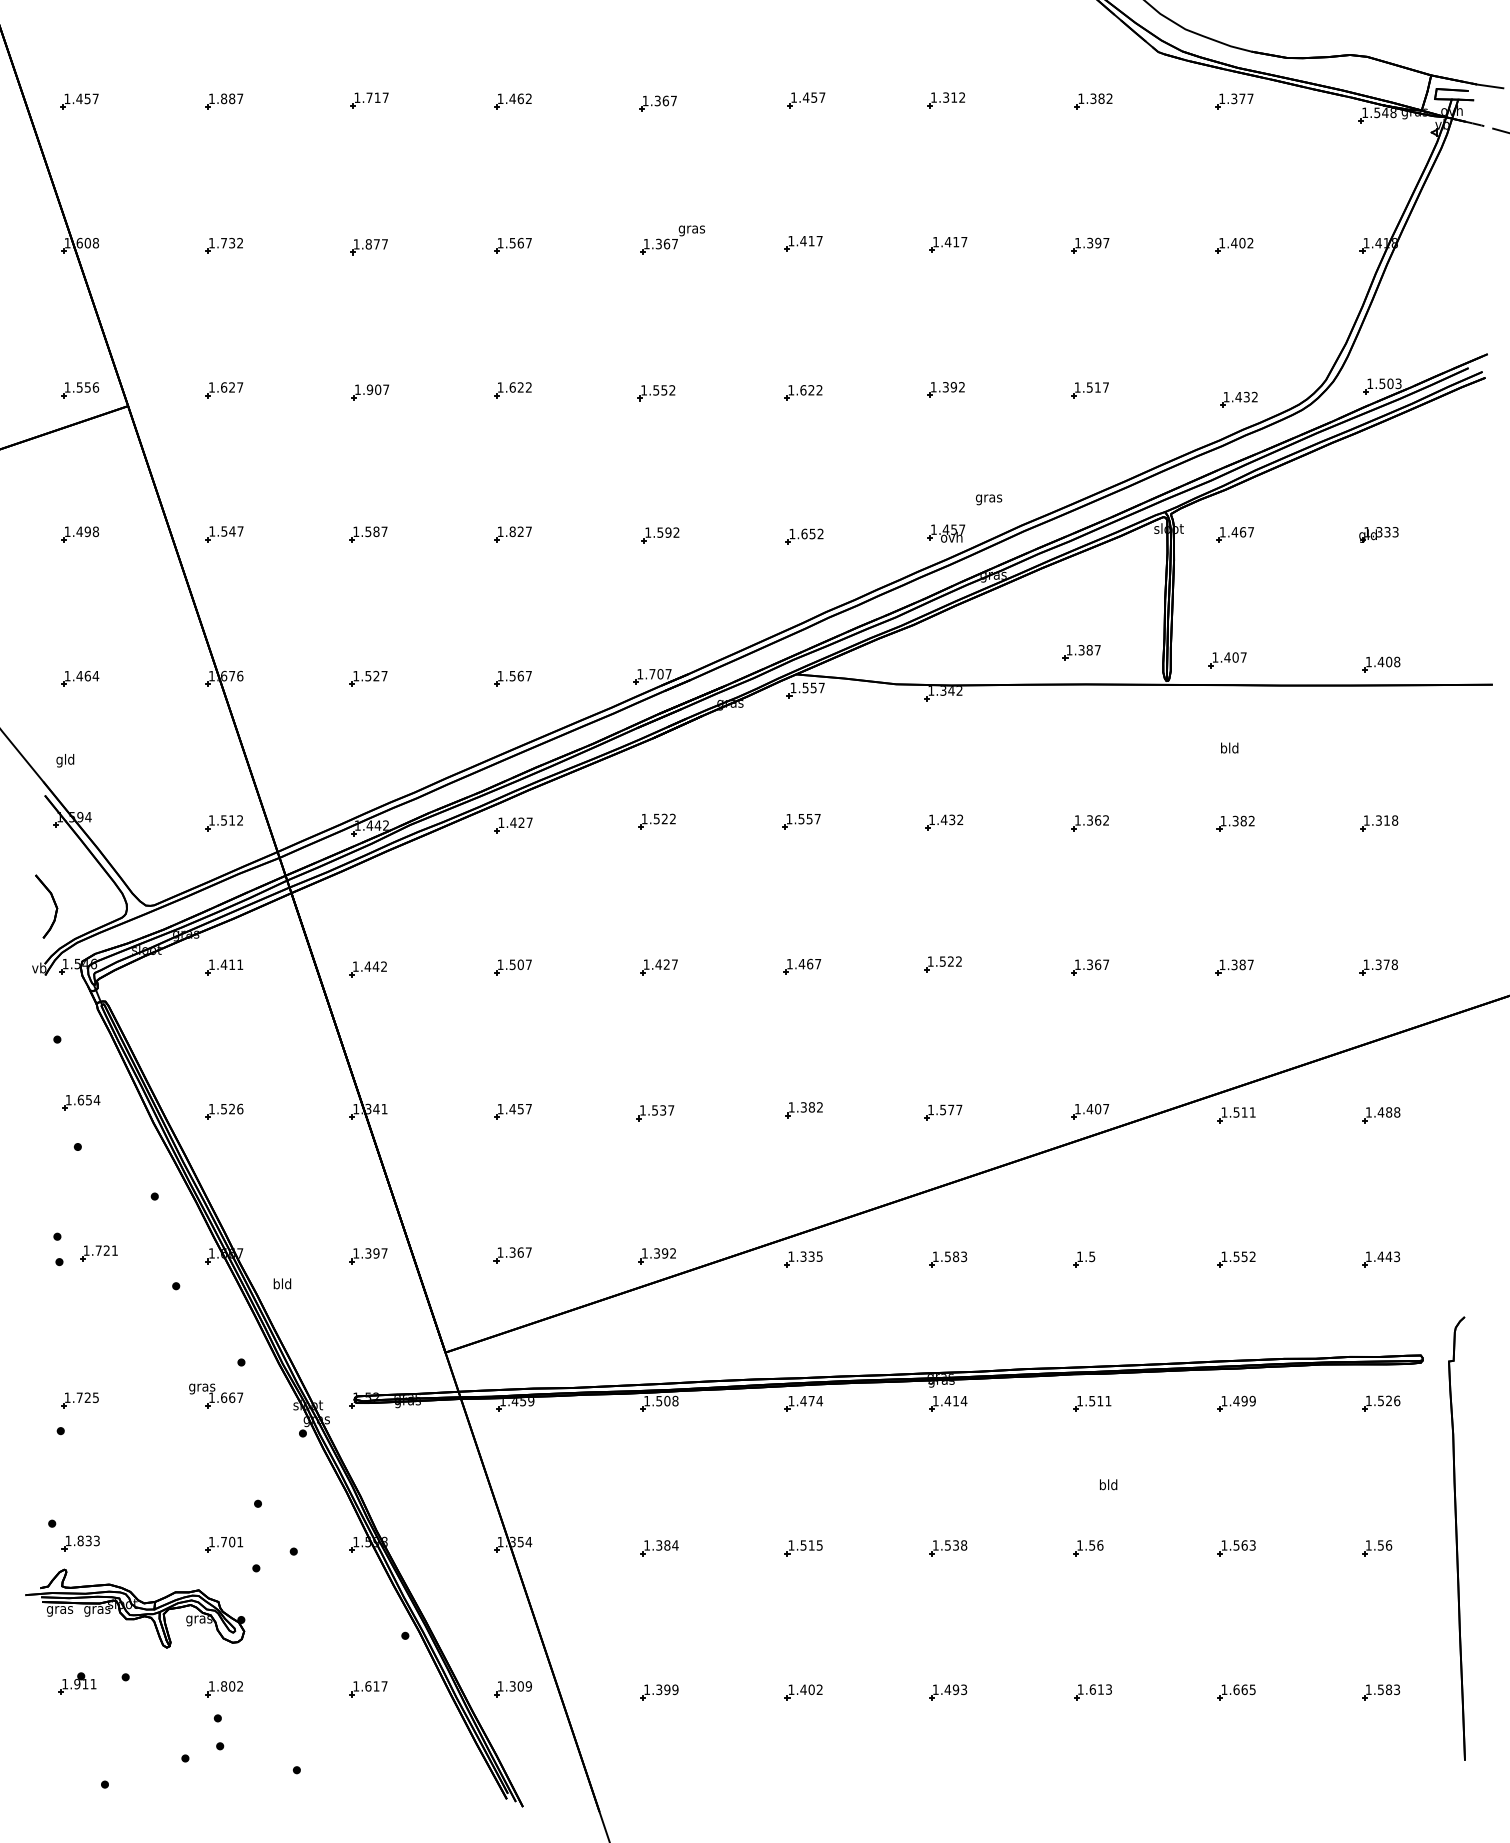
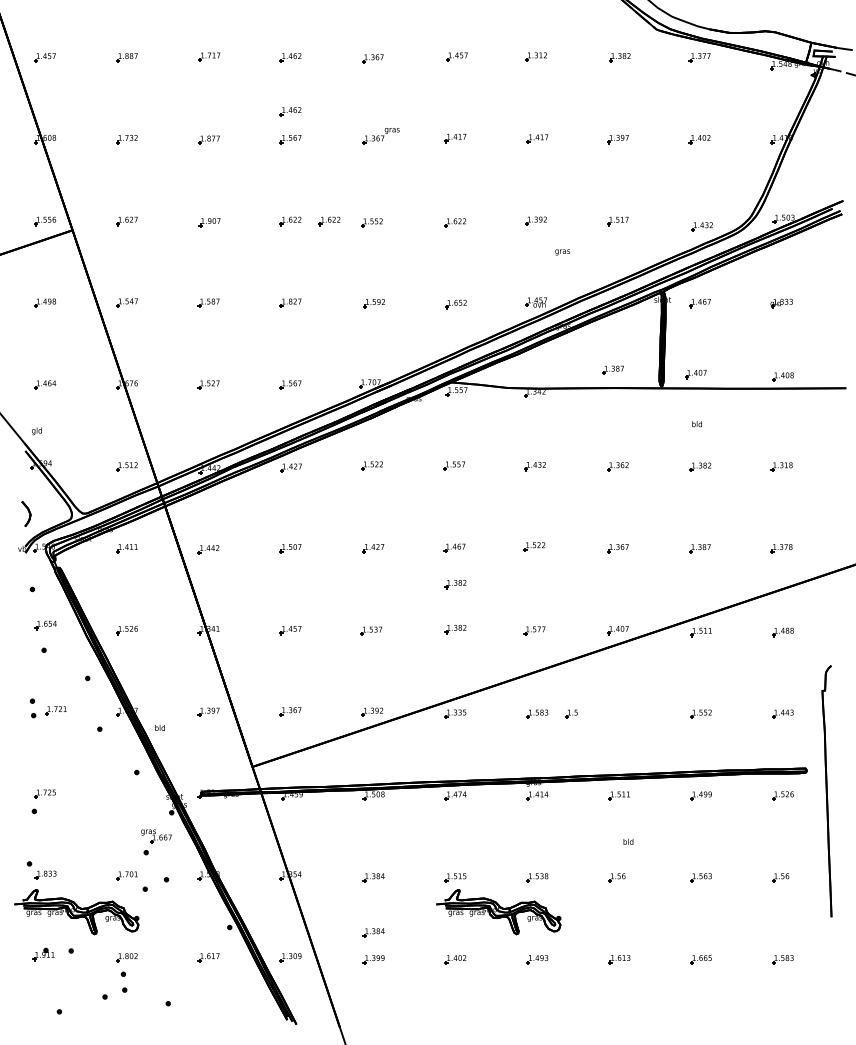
part: (512, 196) -> (290, 111), added
part: (581, 390) -> (329, 221), added
text: (988, 499) -> (562, 252), moved
part: (46, 905) -> (26, 513), size x0.7
part: (803, 1030) -> (455, 584), added
part: (1083, 1258) -> (571, 713), moved
part: (216, 1395) -> (156, 836), moved
part: (1456, 1538) -> (826, 791), moved
part: (879, 1609) -> (498, 912), added
part: (658, 1644) -> (373, 932), added

